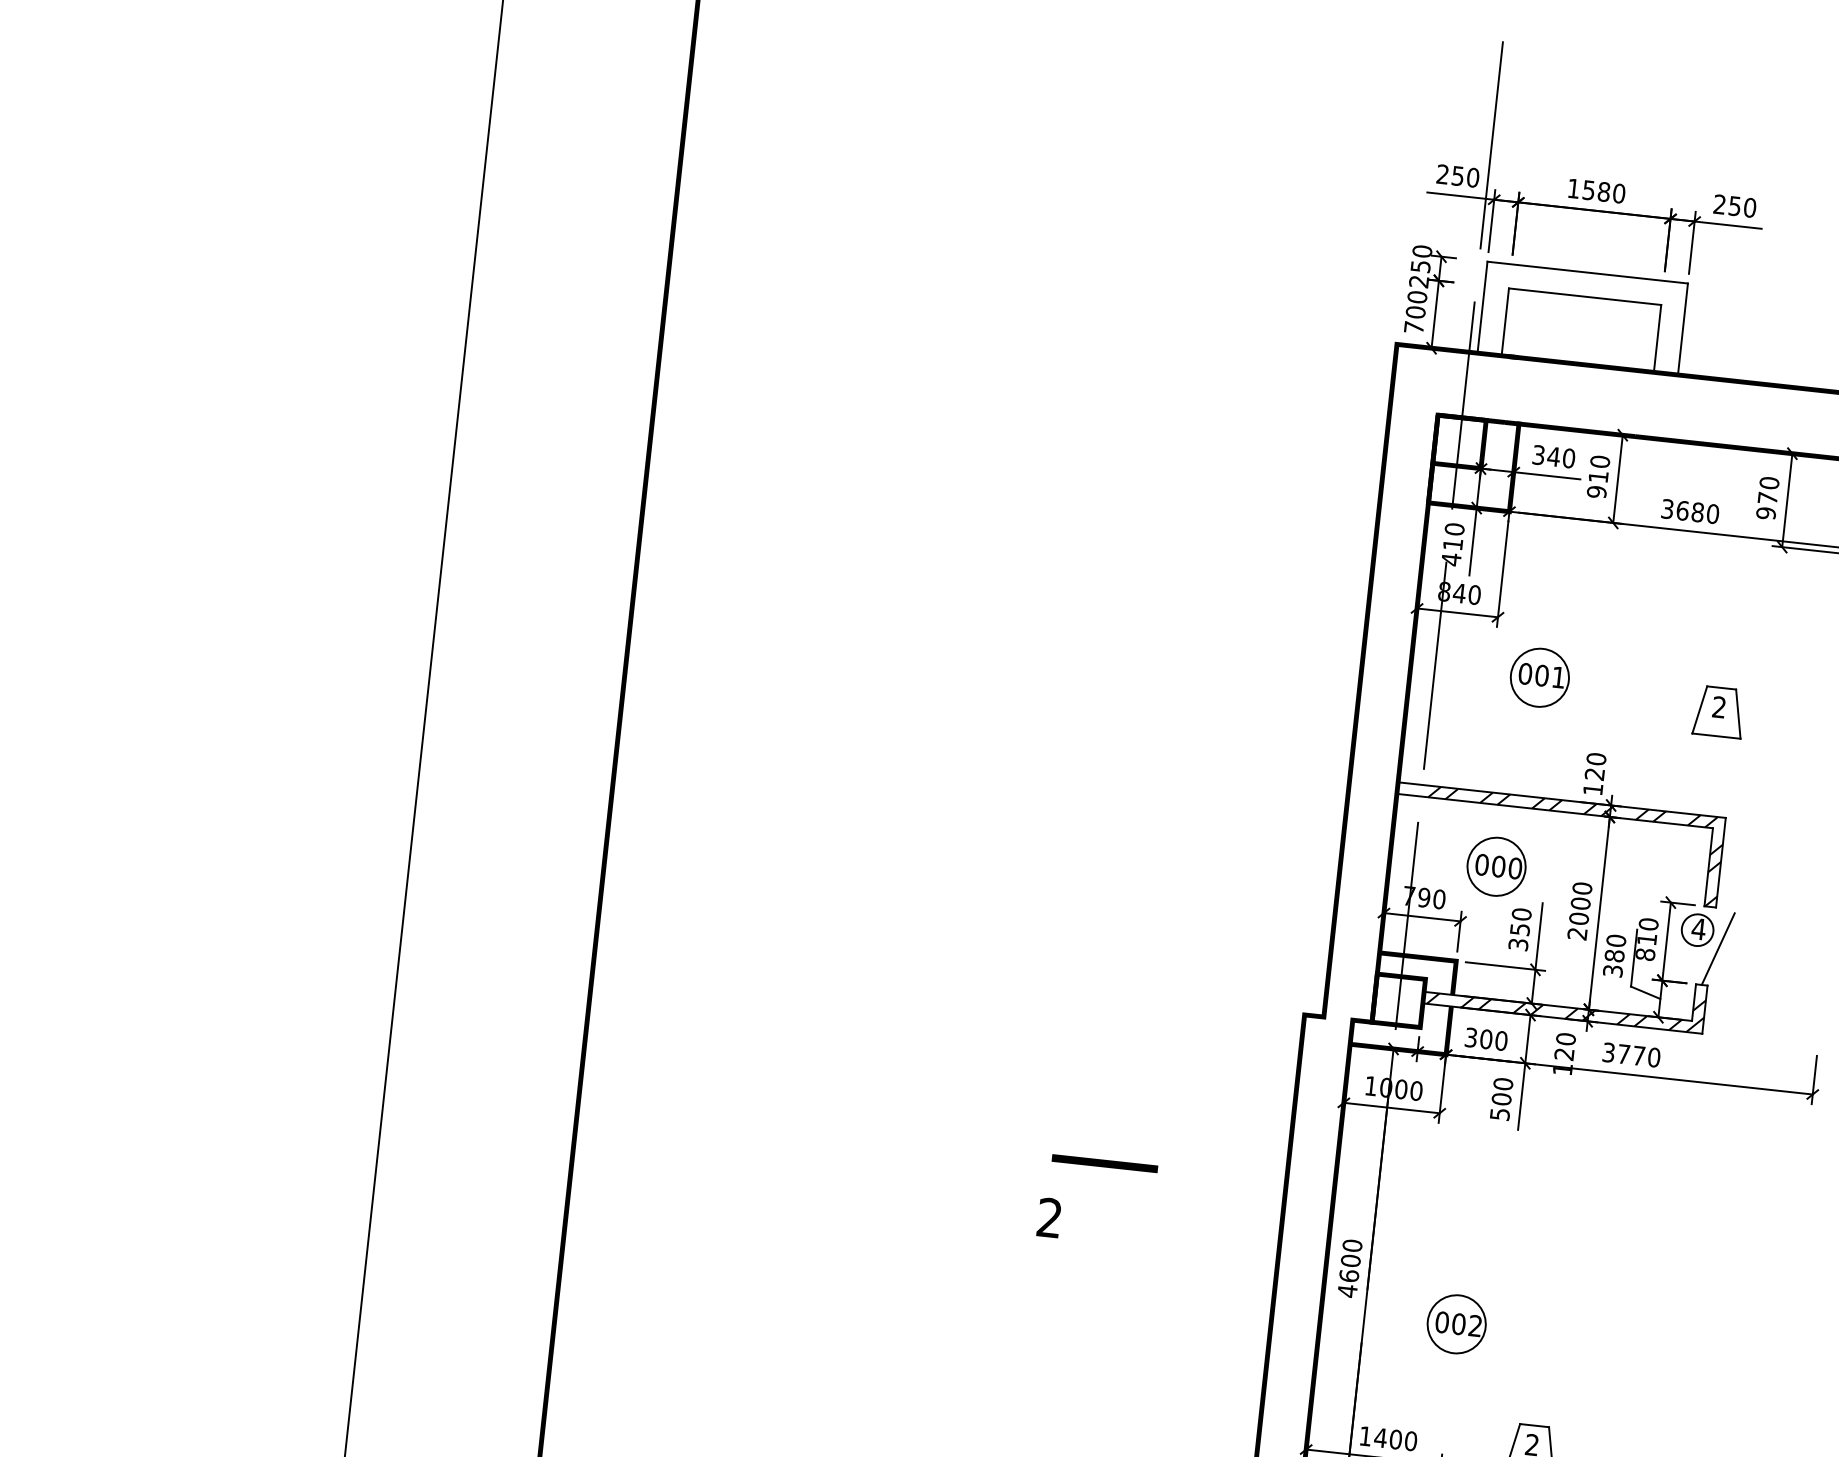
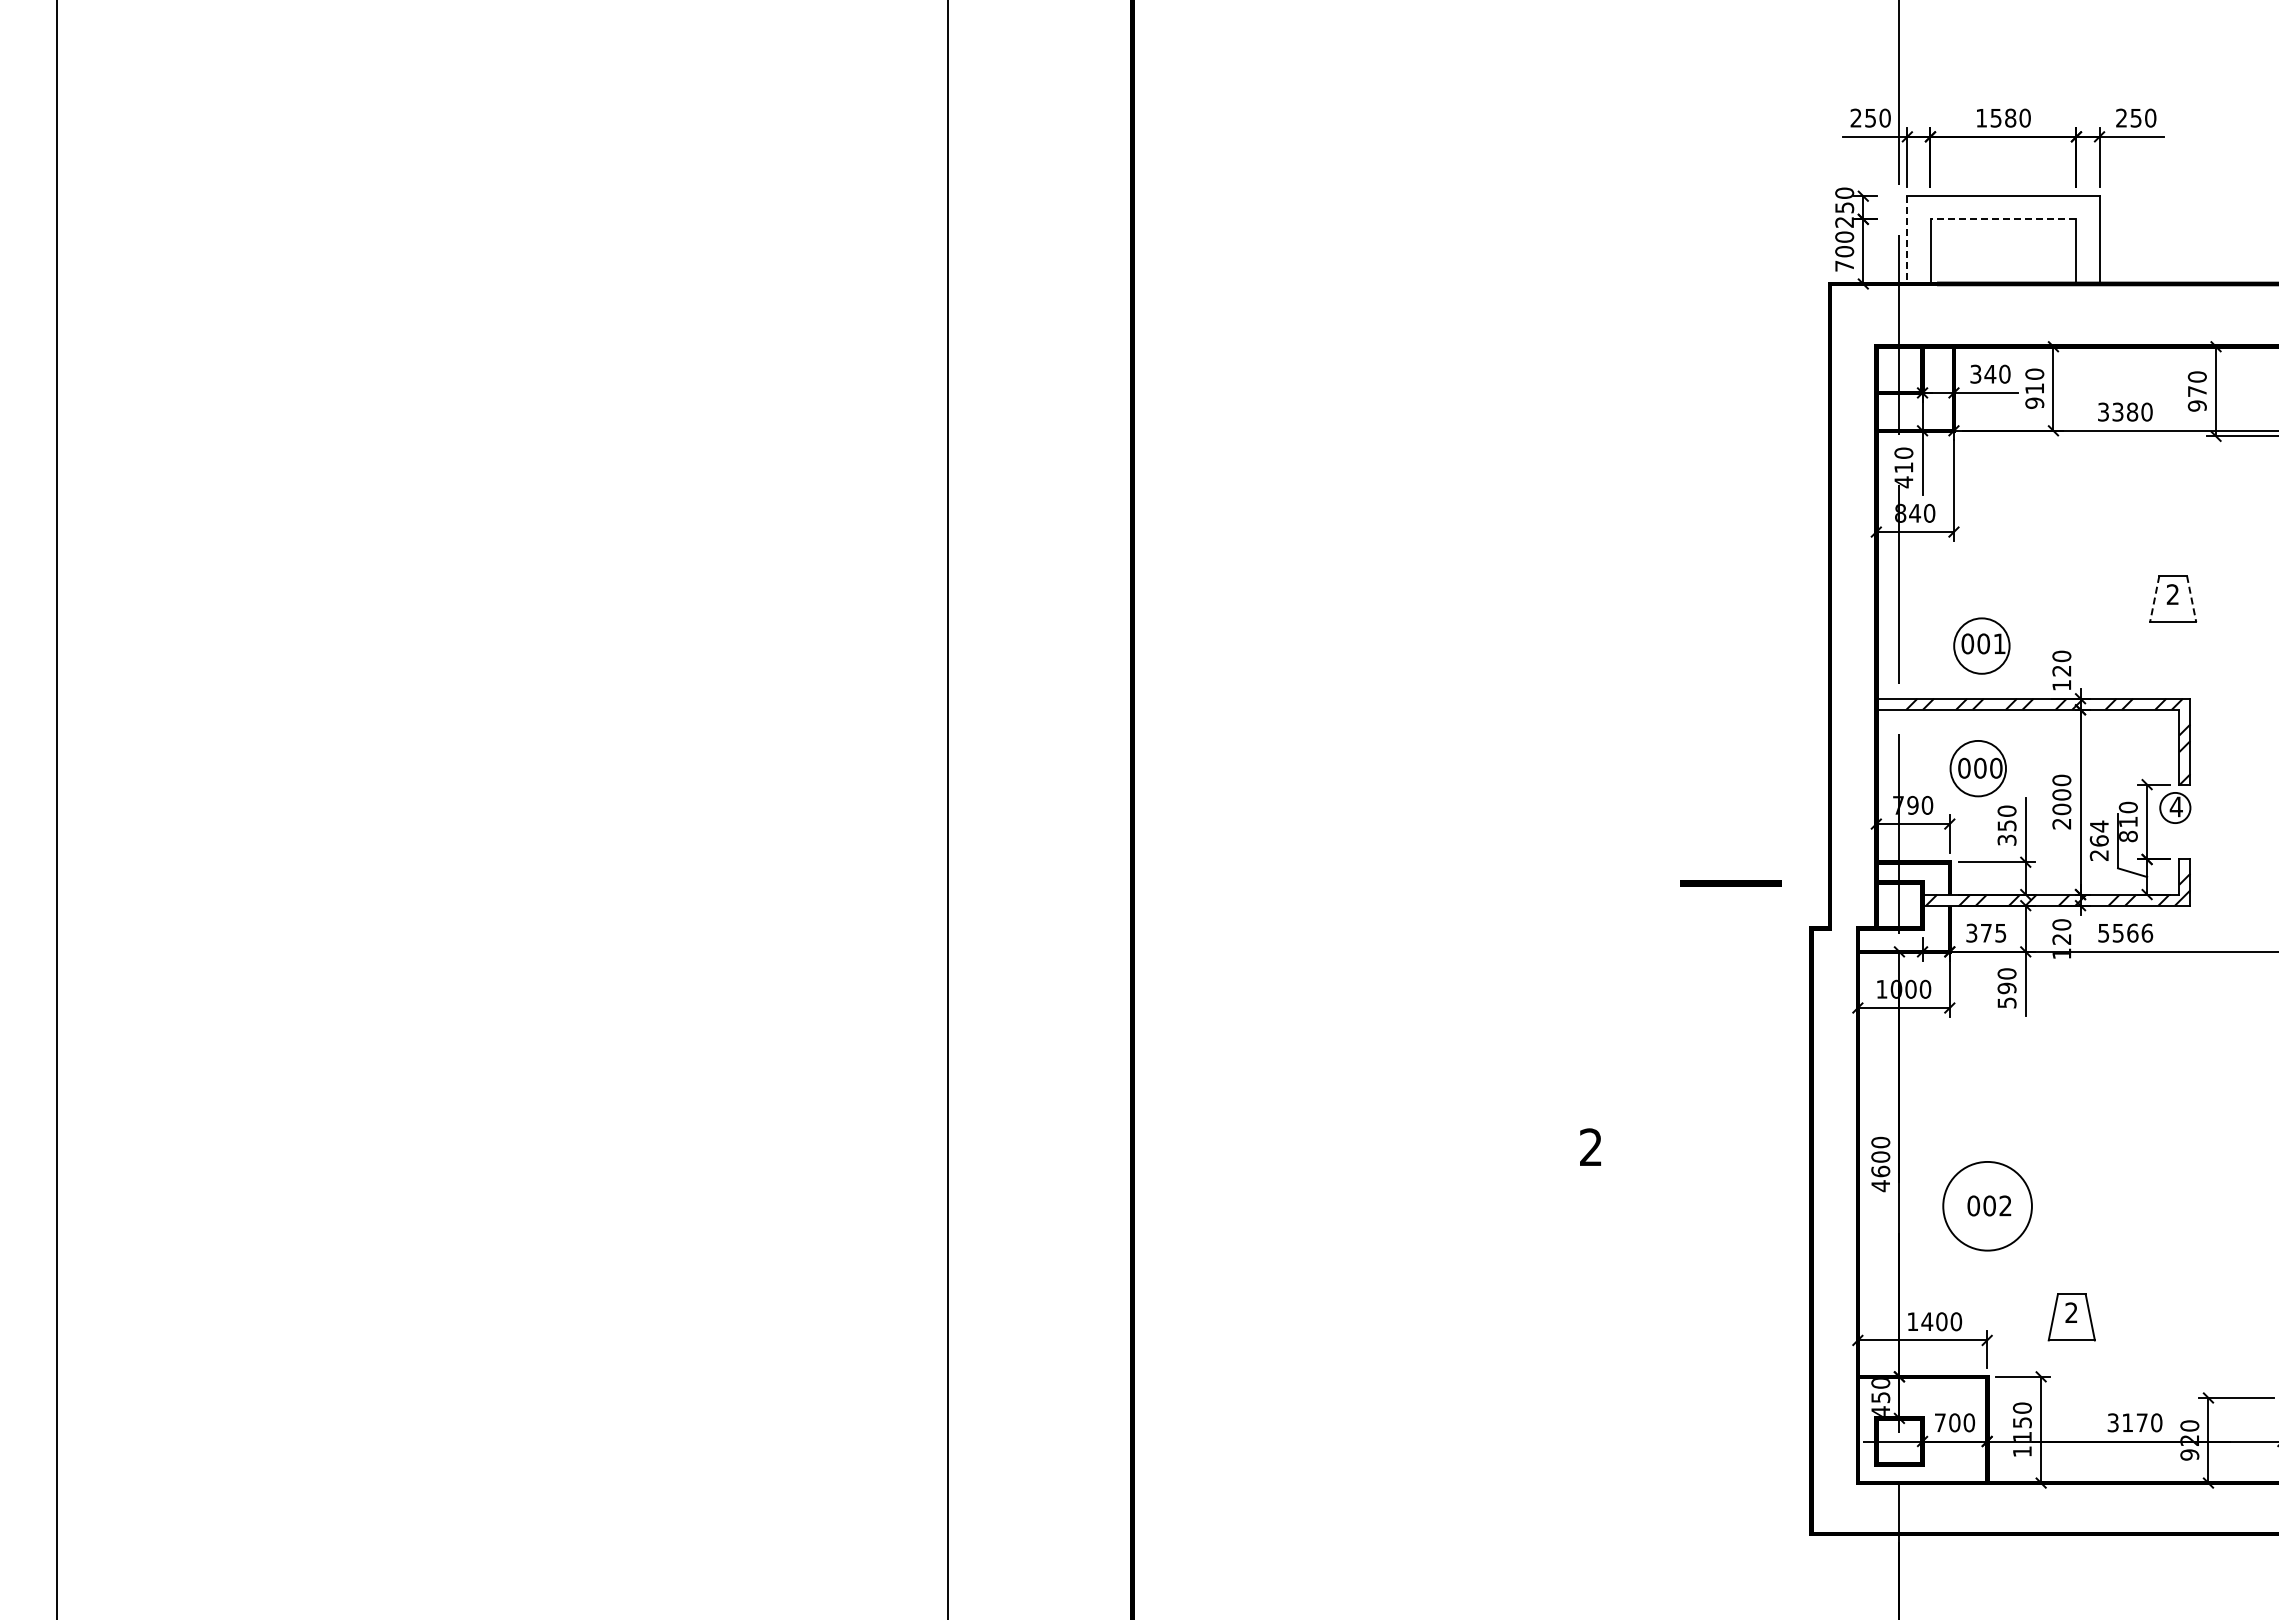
line: (1585, 296) -> (2003, 219), solid -> dashed
line: (1482, 307) -> (1907, 240), solid -> dashed
text: (1682, 510) -> (2117, 411), 3680 -> 3380
part: (1539, 677) -> (1981, 645), moved
line: (1699, 710) -> (2154, 599), solid -> dashed
line: (1738, 714) -> (2191, 599), solid -> dashed
line: (1717, 948) -> (2196, 823), removed
text: (1613, 955) -> (2098, 840), 380 -> 264
text: (1493, 1039) -> (1993, 932), 300 -> 375
text: (1631, 1054) -> (2125, 932), 3770 -> 5566
text: (1501, 1099) -> (2006, 988), 500 -> 590
part: (1104, 1163) -> (1730, 883), moved
circle: (1456, 1324) -> (1987, 1206), size x1.6

